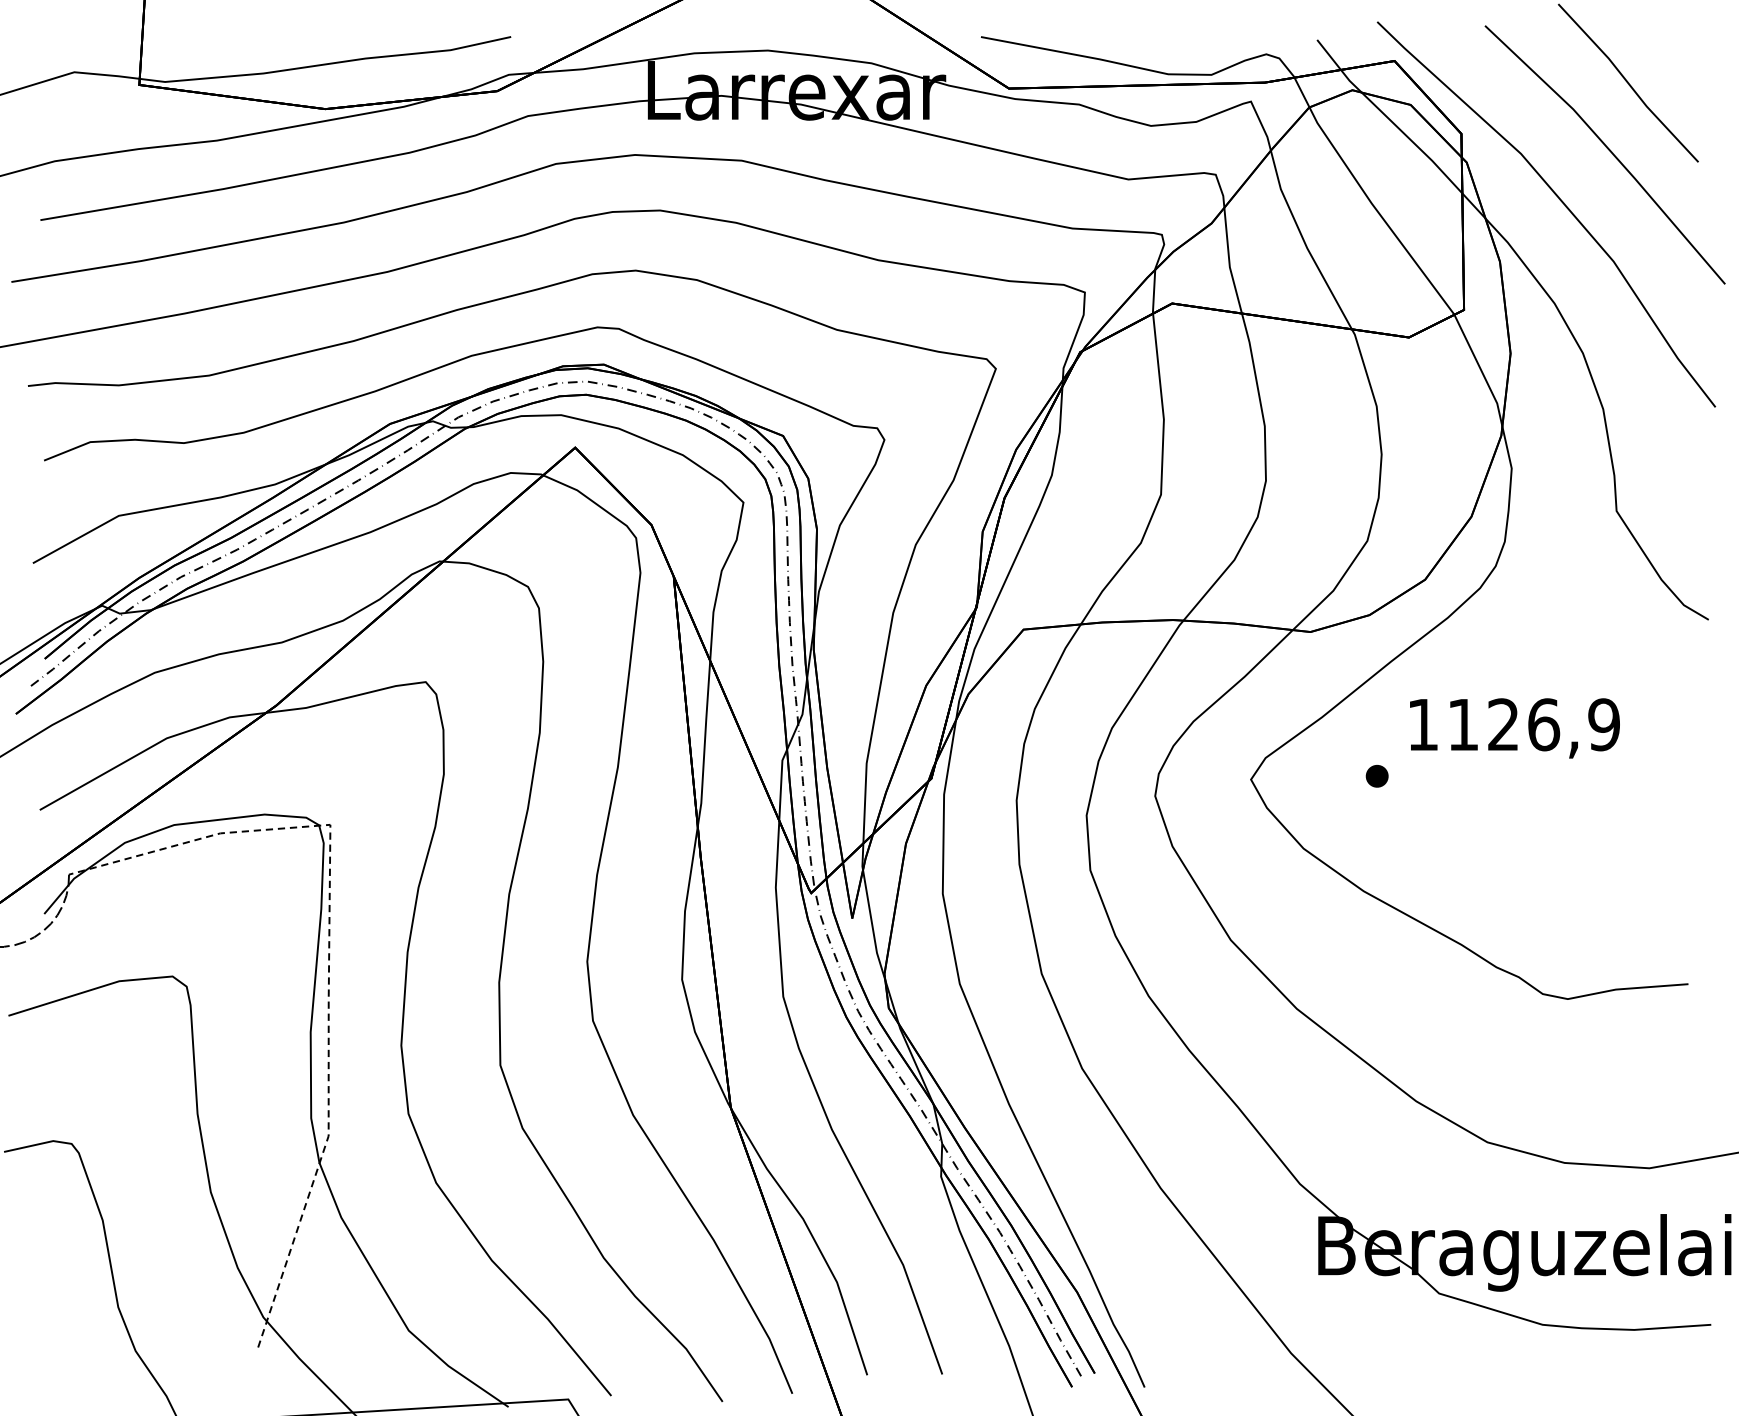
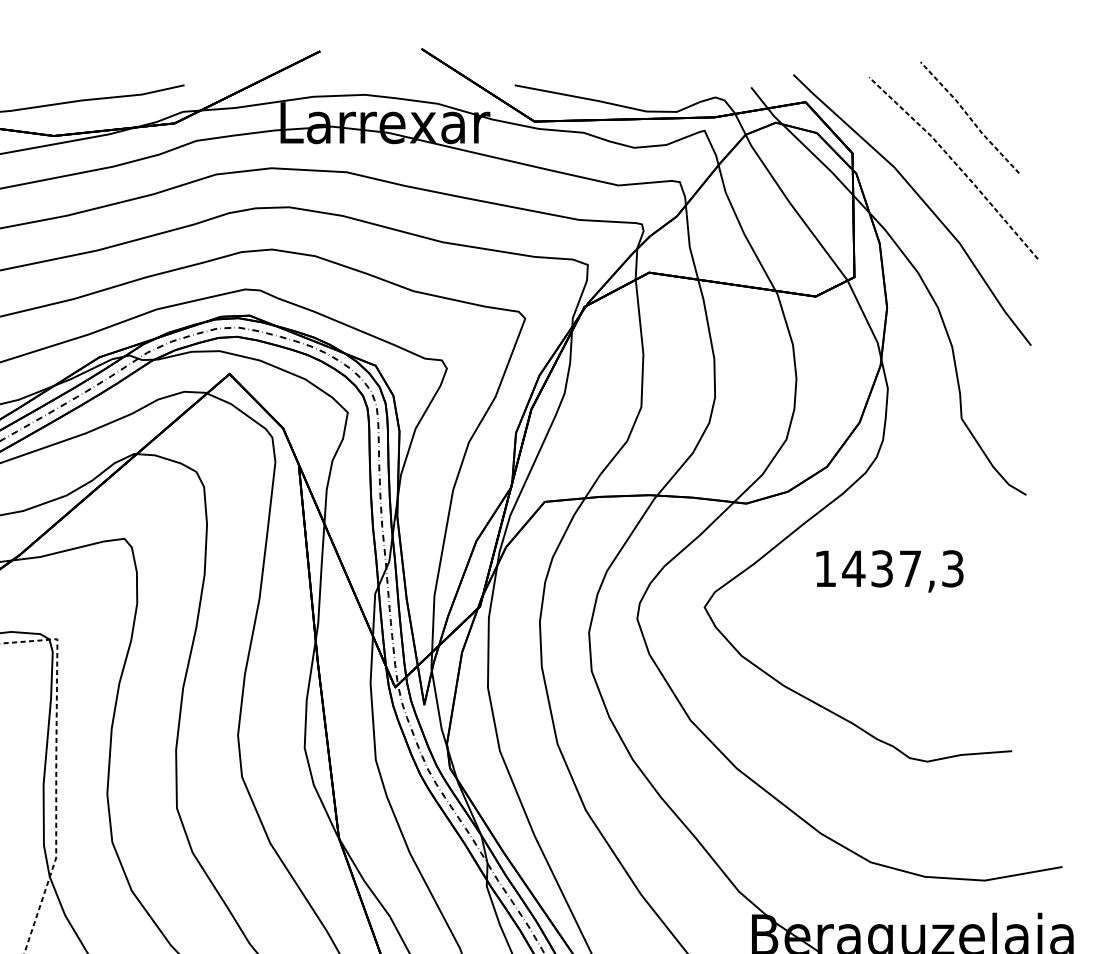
line: (1628, 83) -> (970, 117), solid -> dashed
line: (1609, 150) -> (956, 165), solid -> dashed
text: (1532, 724) -> (902, 568), 1126,9 -> 1437,3
part: (1376, 776) -> (792, 605), removed

